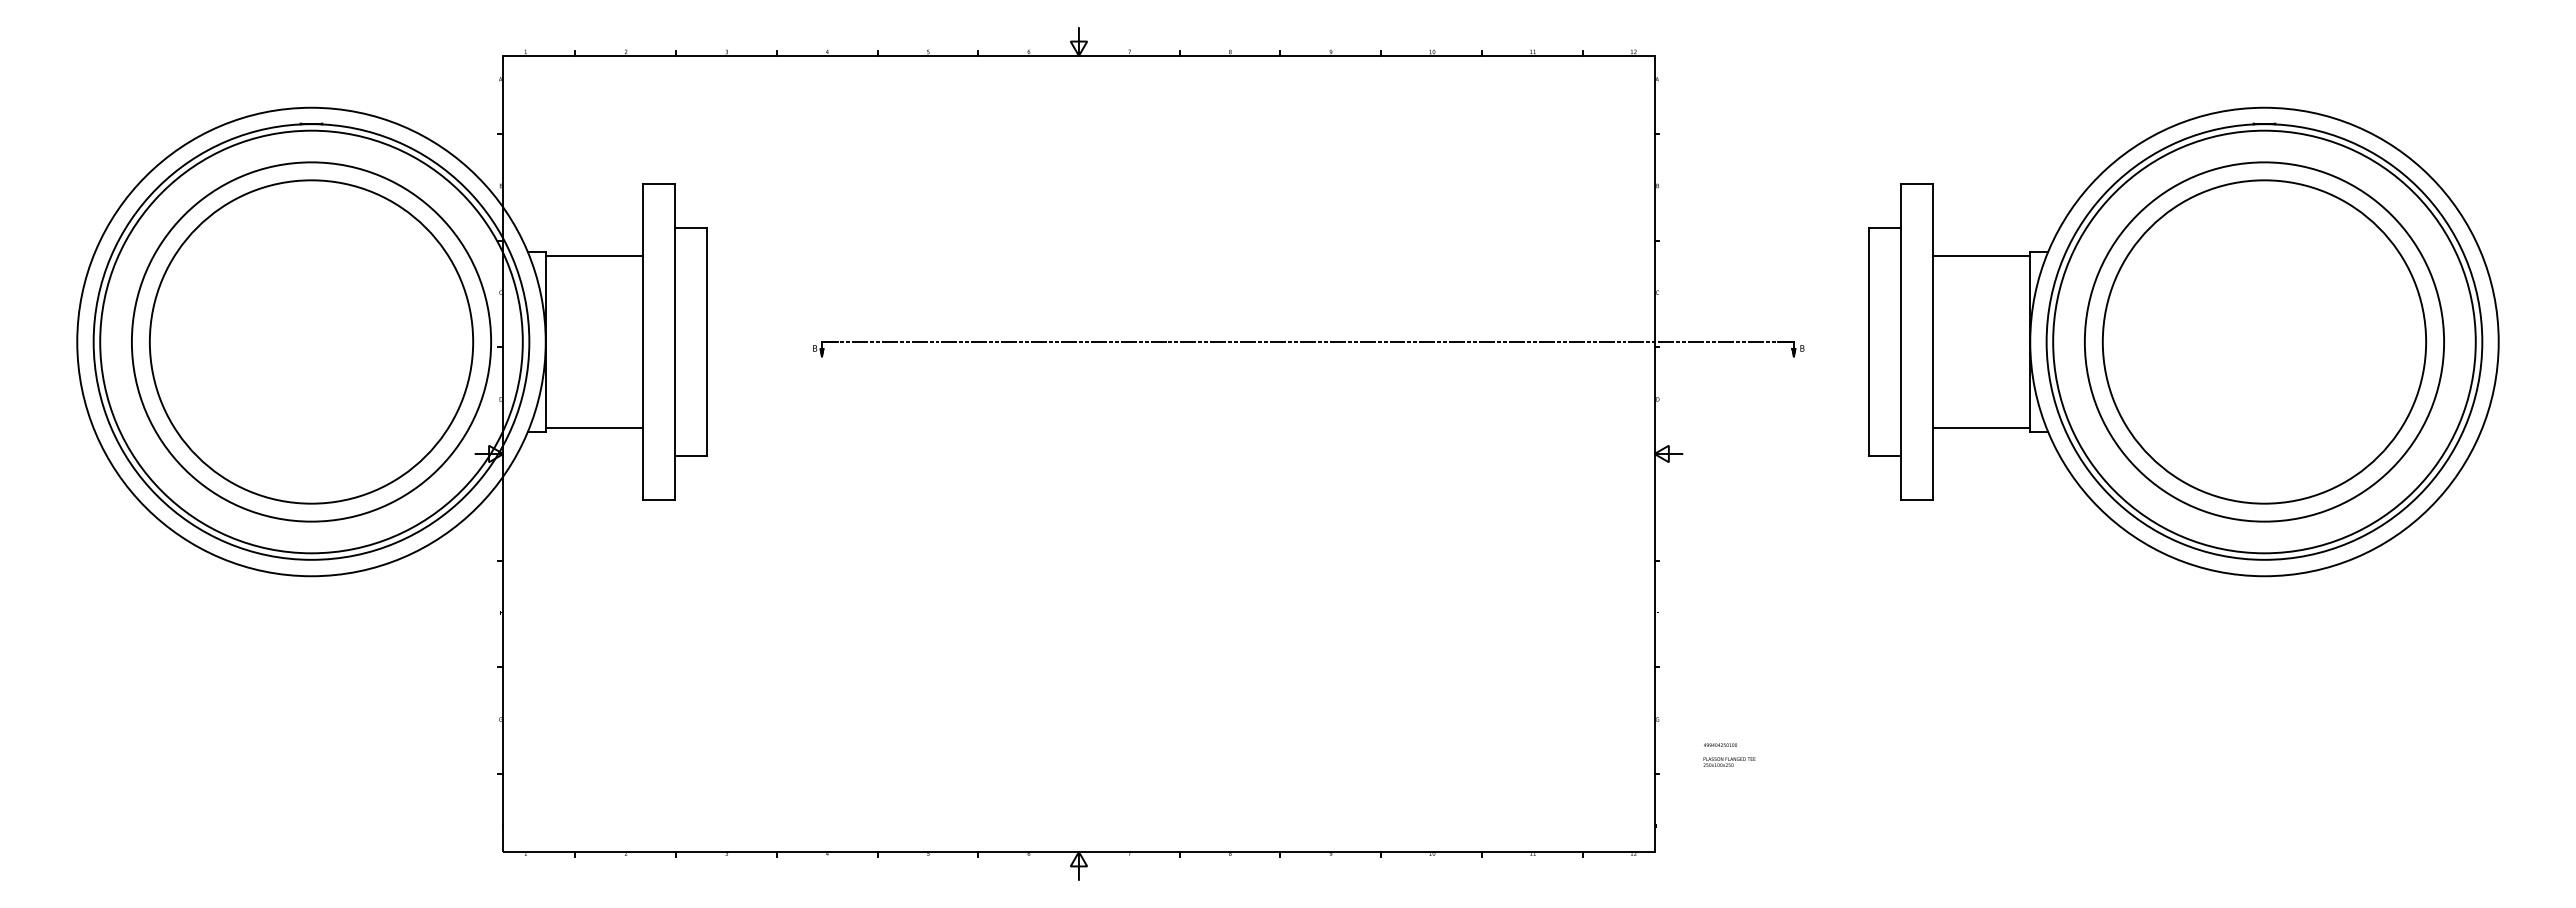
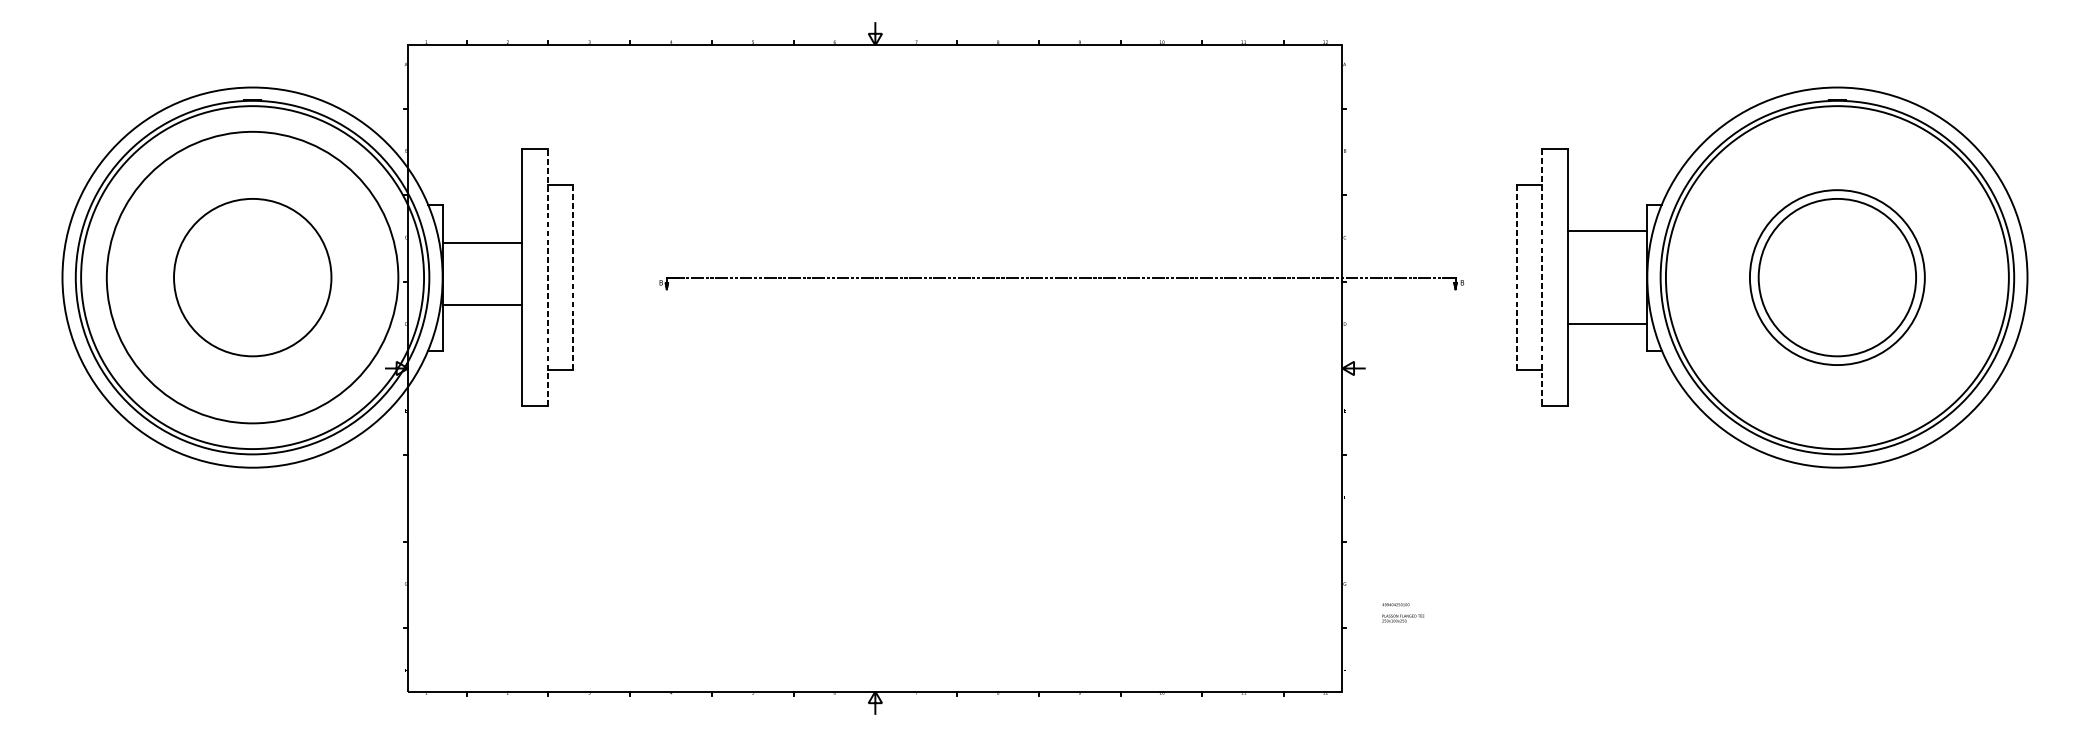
line: (594, 255) -> (482, 243), moved
line: (1981, 255) -> (1607, 230), moved
circle: (311, 341) -> (252, 277), size x0.6
line: (675, 341) -> (547, 277), solid -> dashed
circle: (2264, 341) -> (1837, 277), size x0.6
circle: (2264, 341) -> (1837, 277), size x0.6
line: (706, 342) -> (573, 278), solid -> dashed
line: (1869, 342) -> (1516, 278), solid -> dashed
line: (1900, 342) -> (1542, 278), solid -> dashed
line: (594, 428) -> (482, 305), moved
line: (1981, 428) -> (1607, 324), moved

